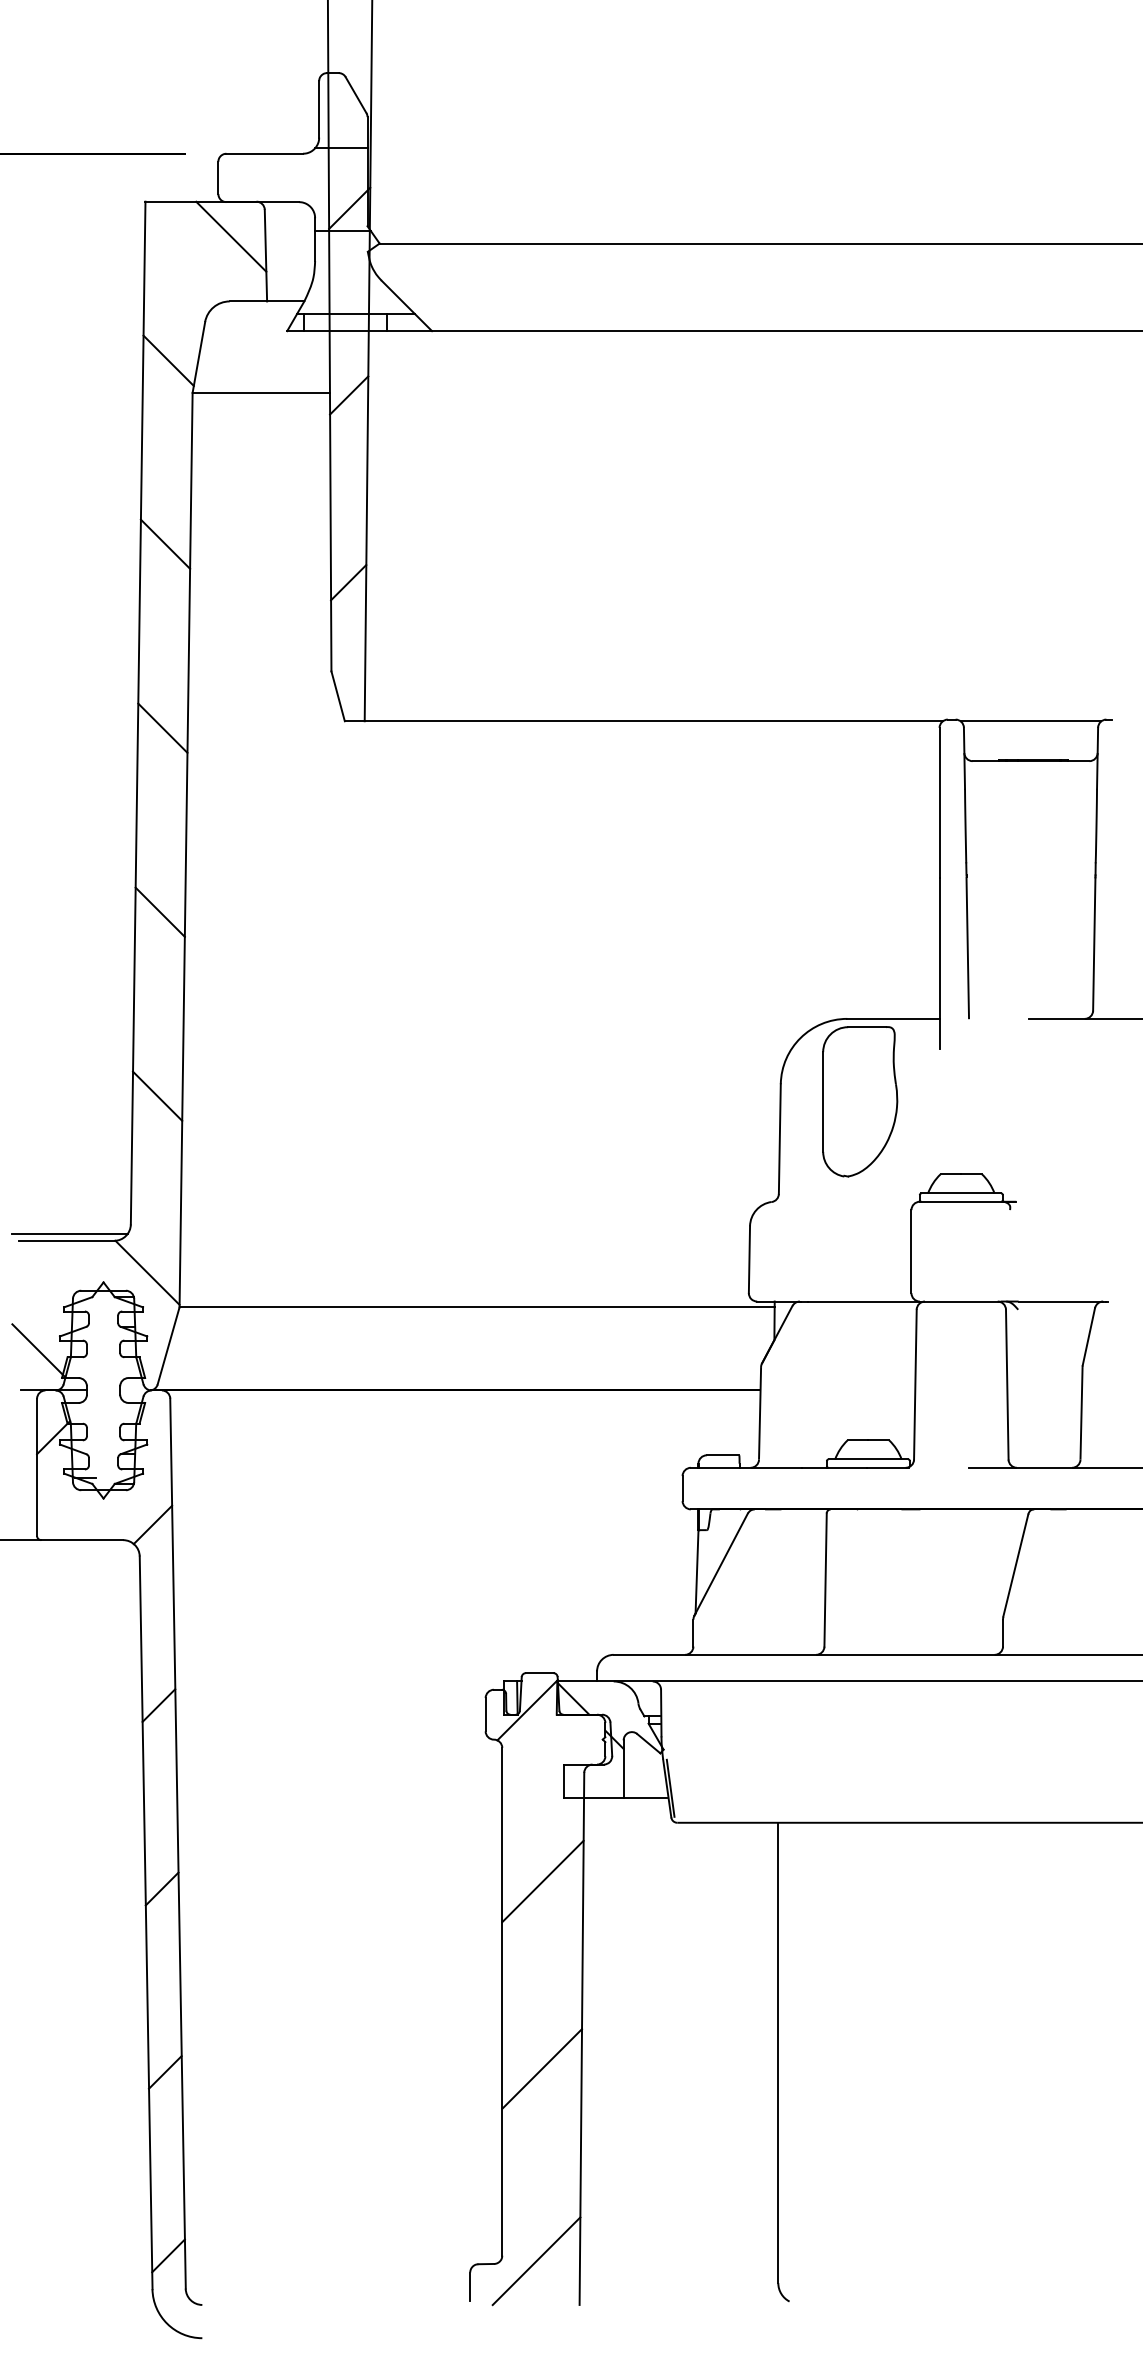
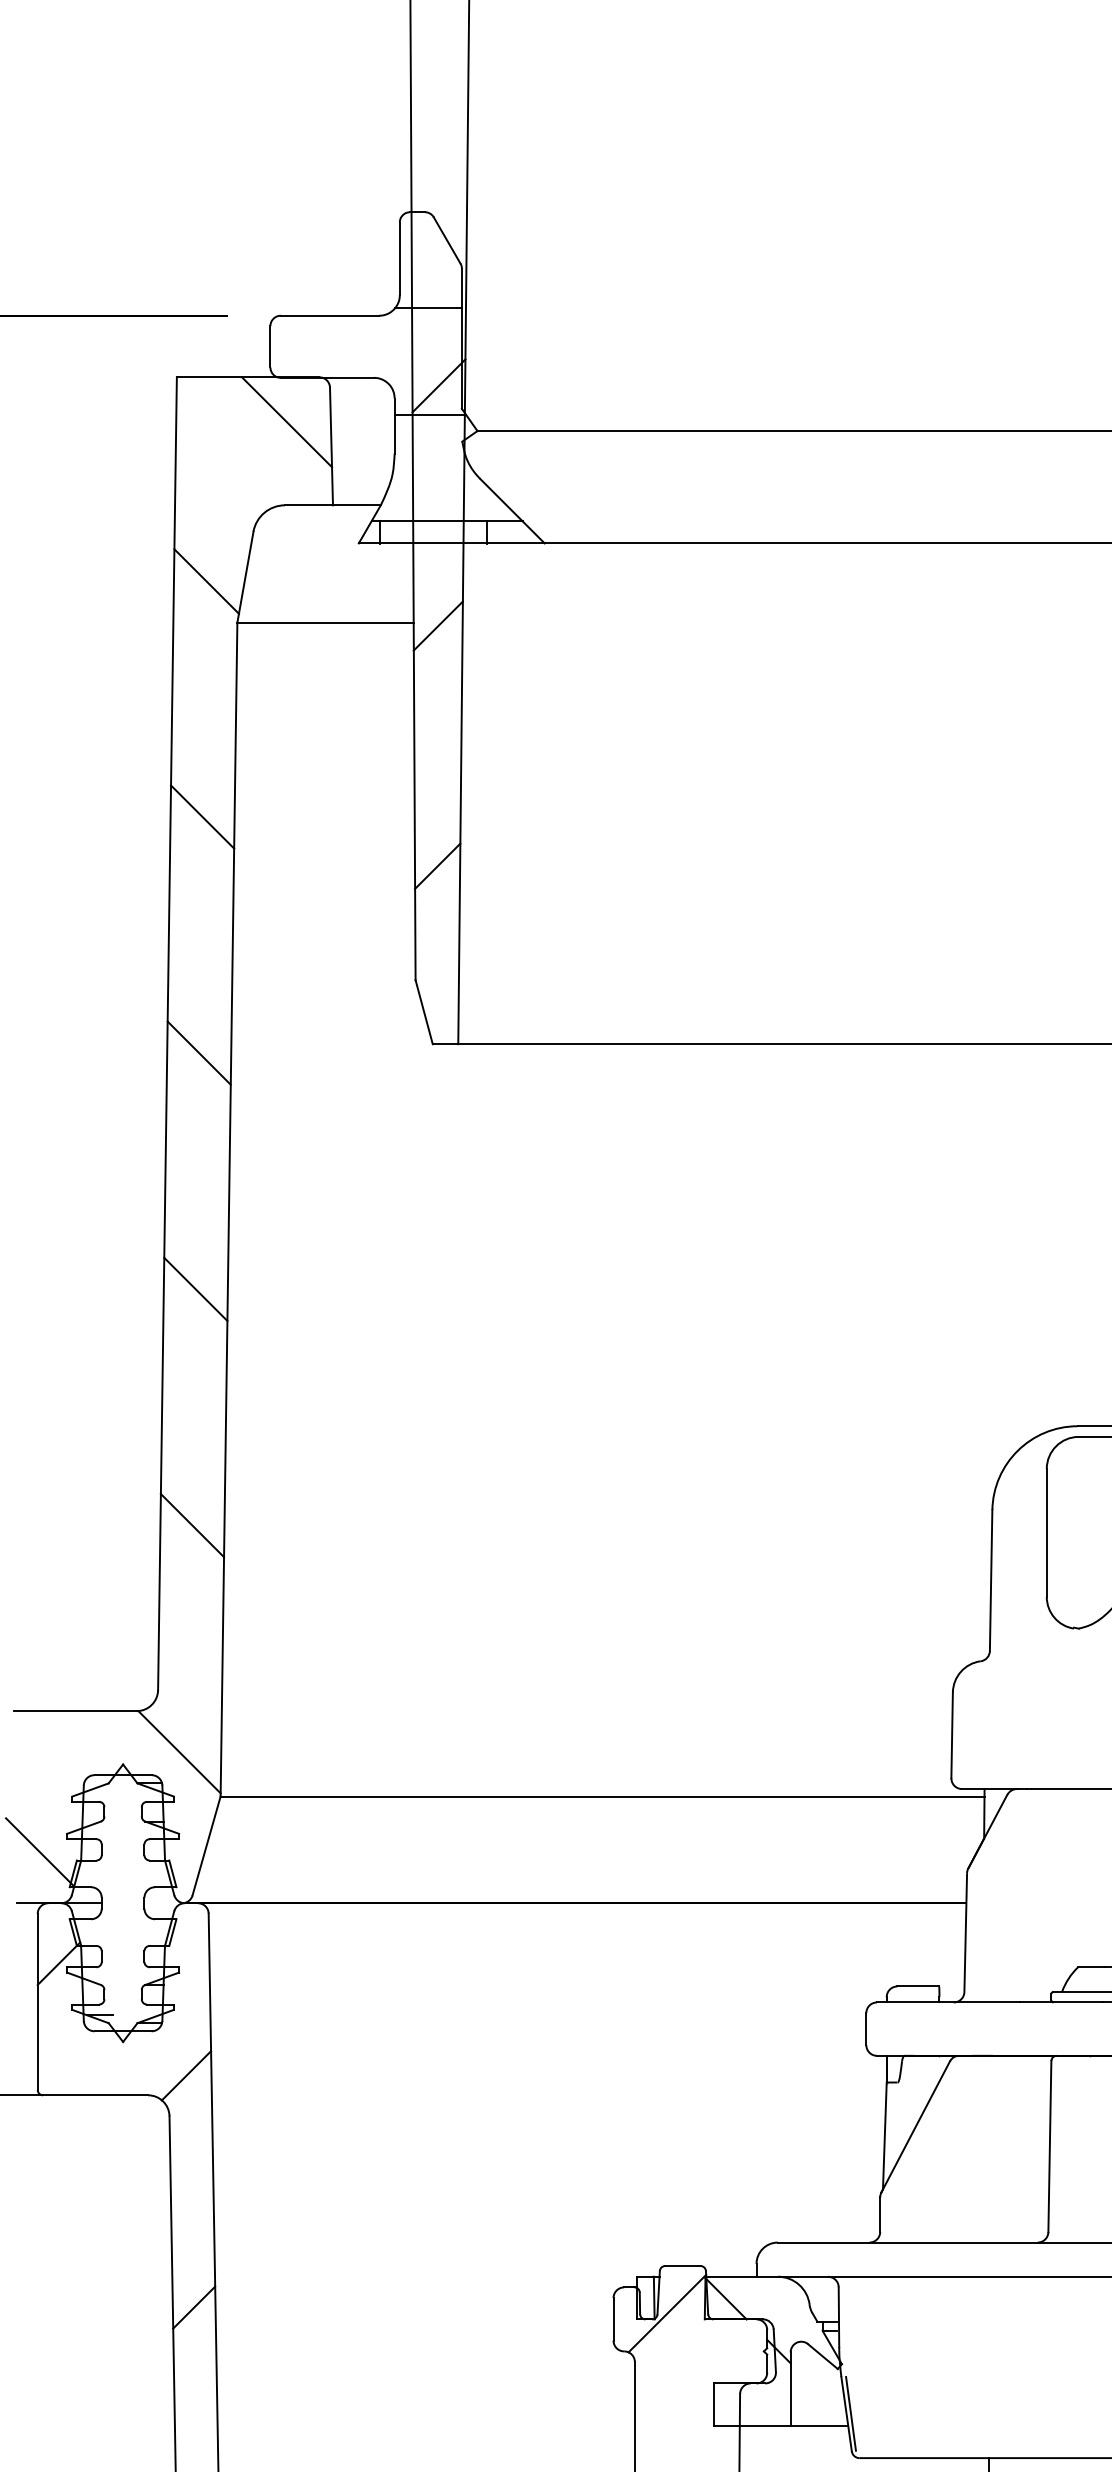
line: (69, 1234) -> (79, 1702), removed

